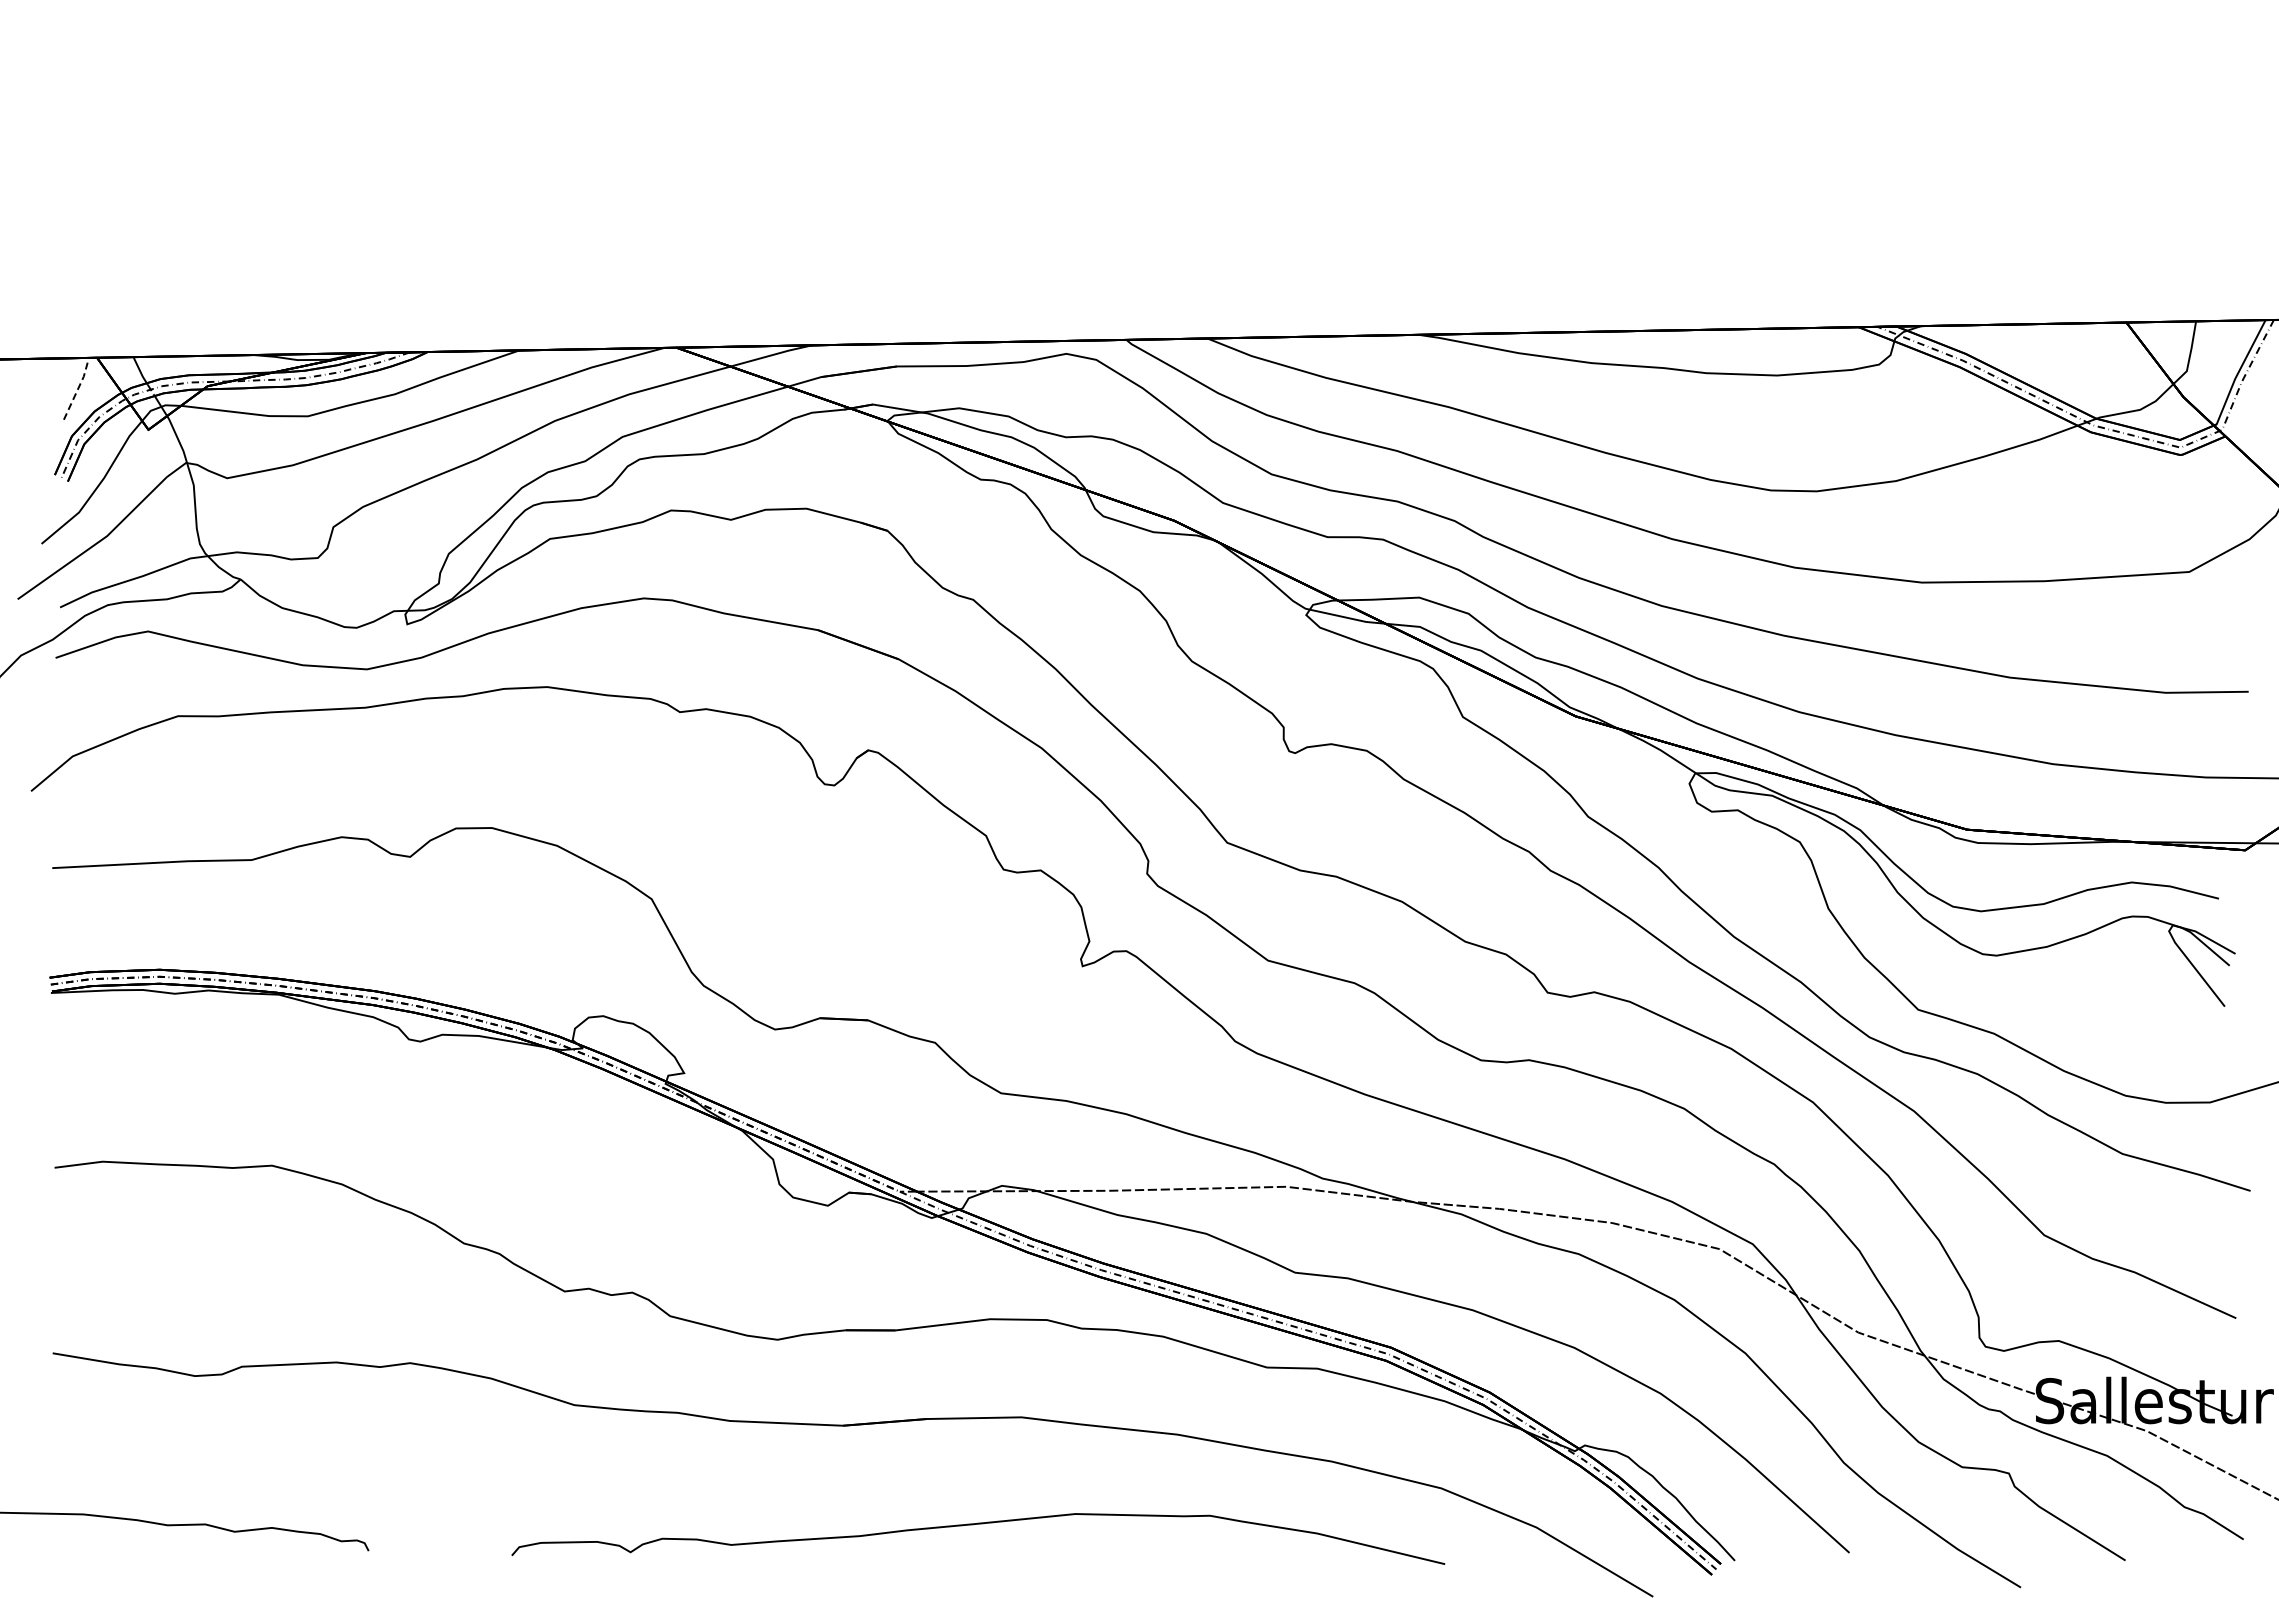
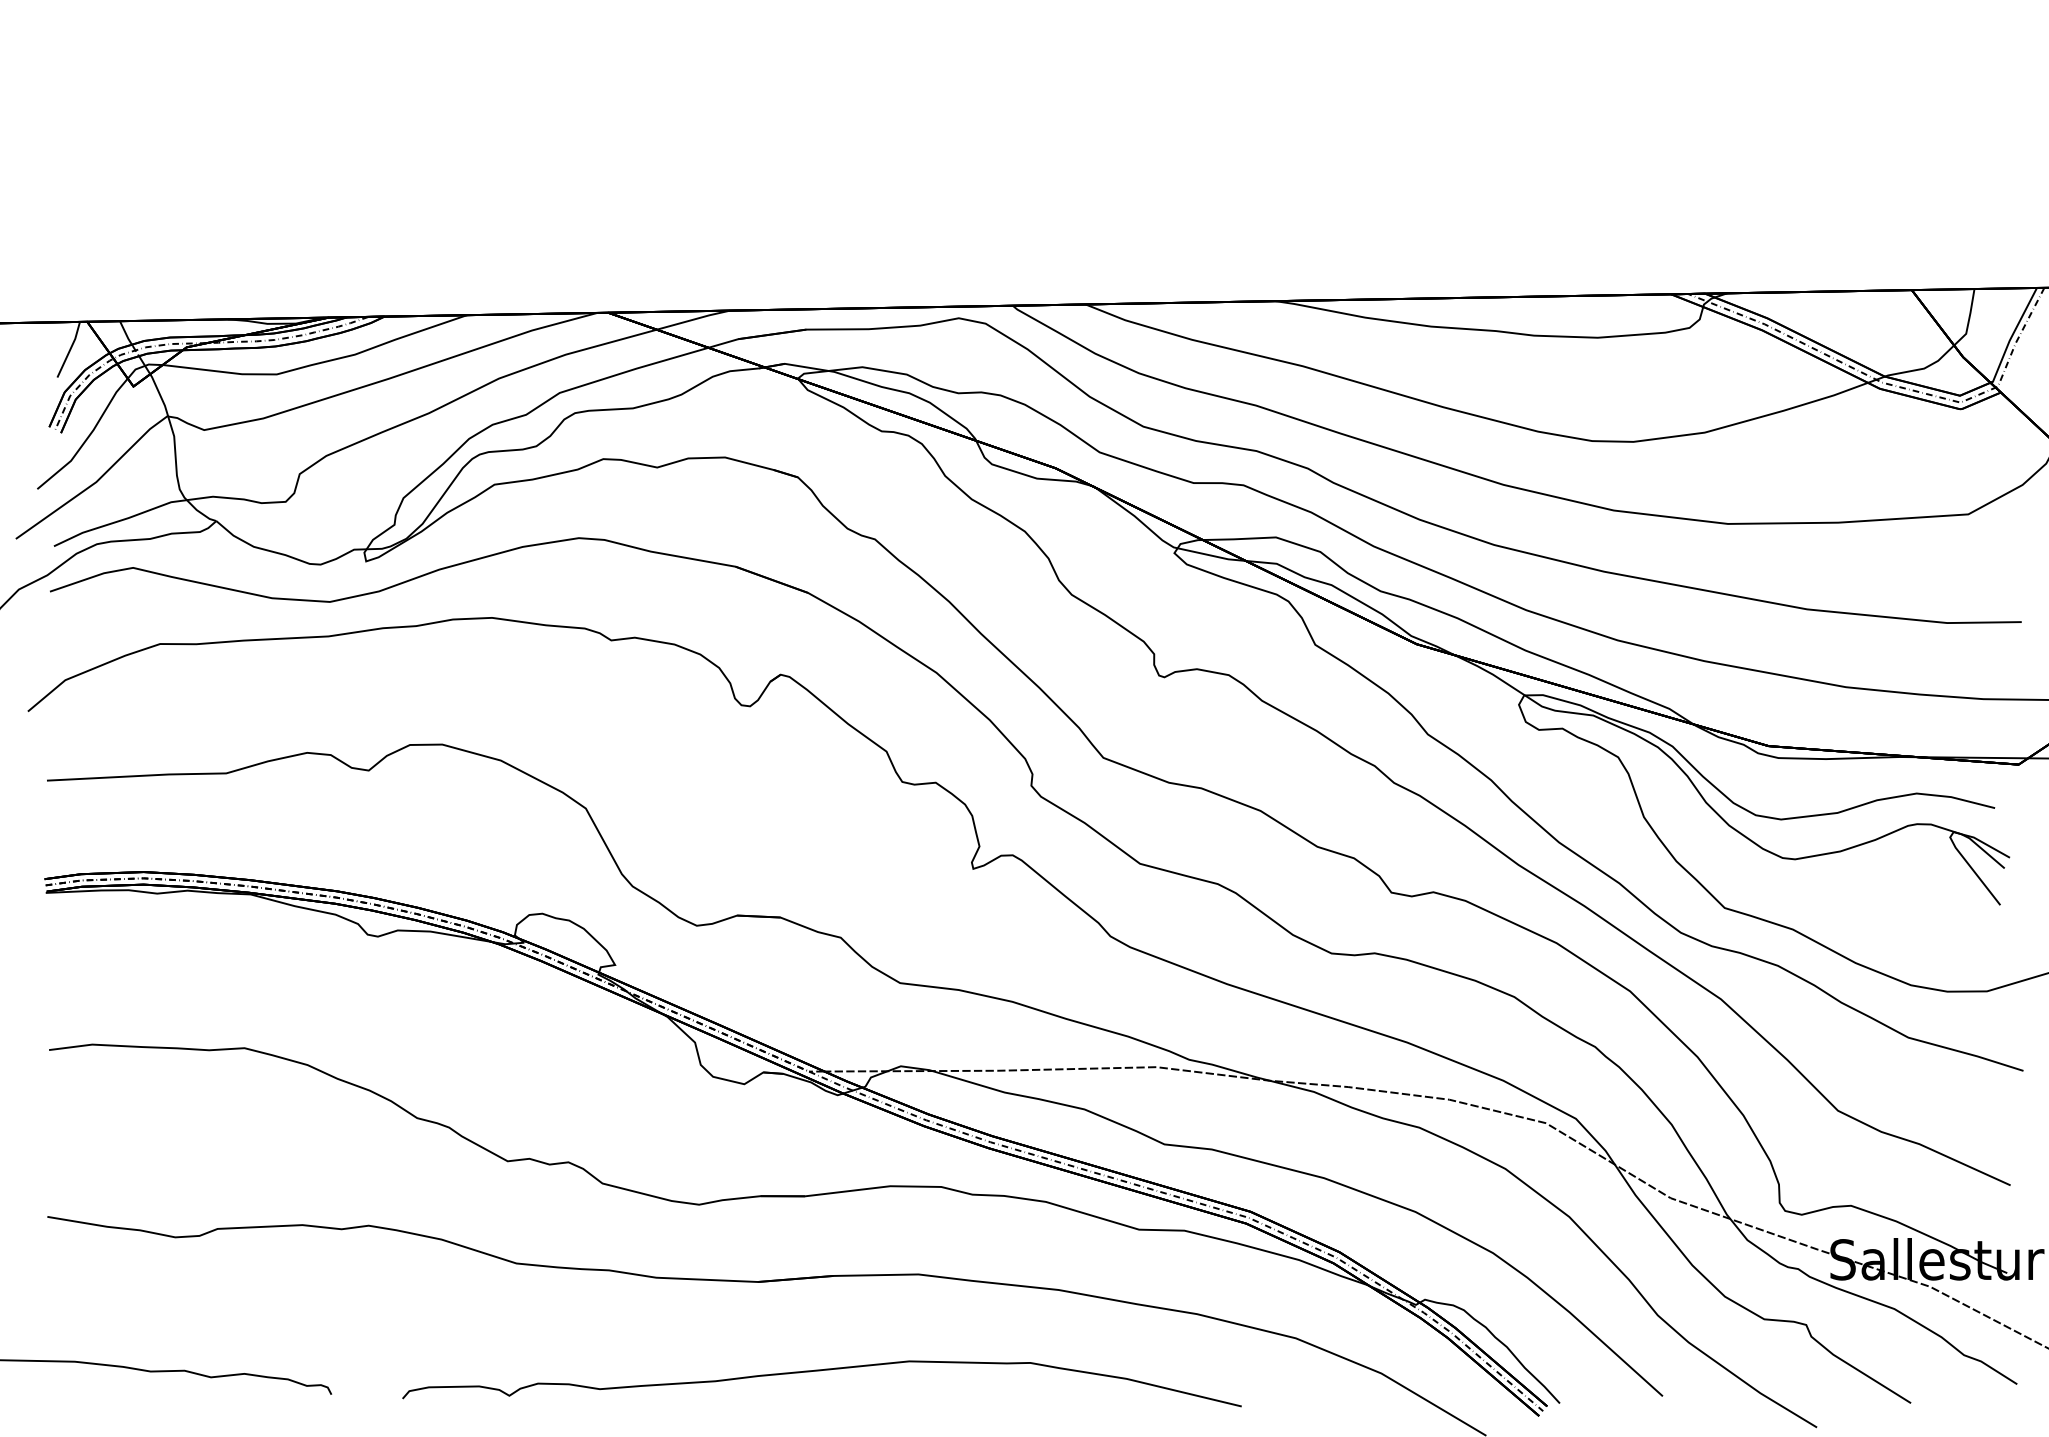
line: (78, 388) -> (70, 349), dashed -> solid
curve: (973, 1525) -> (817, 1371), moved

